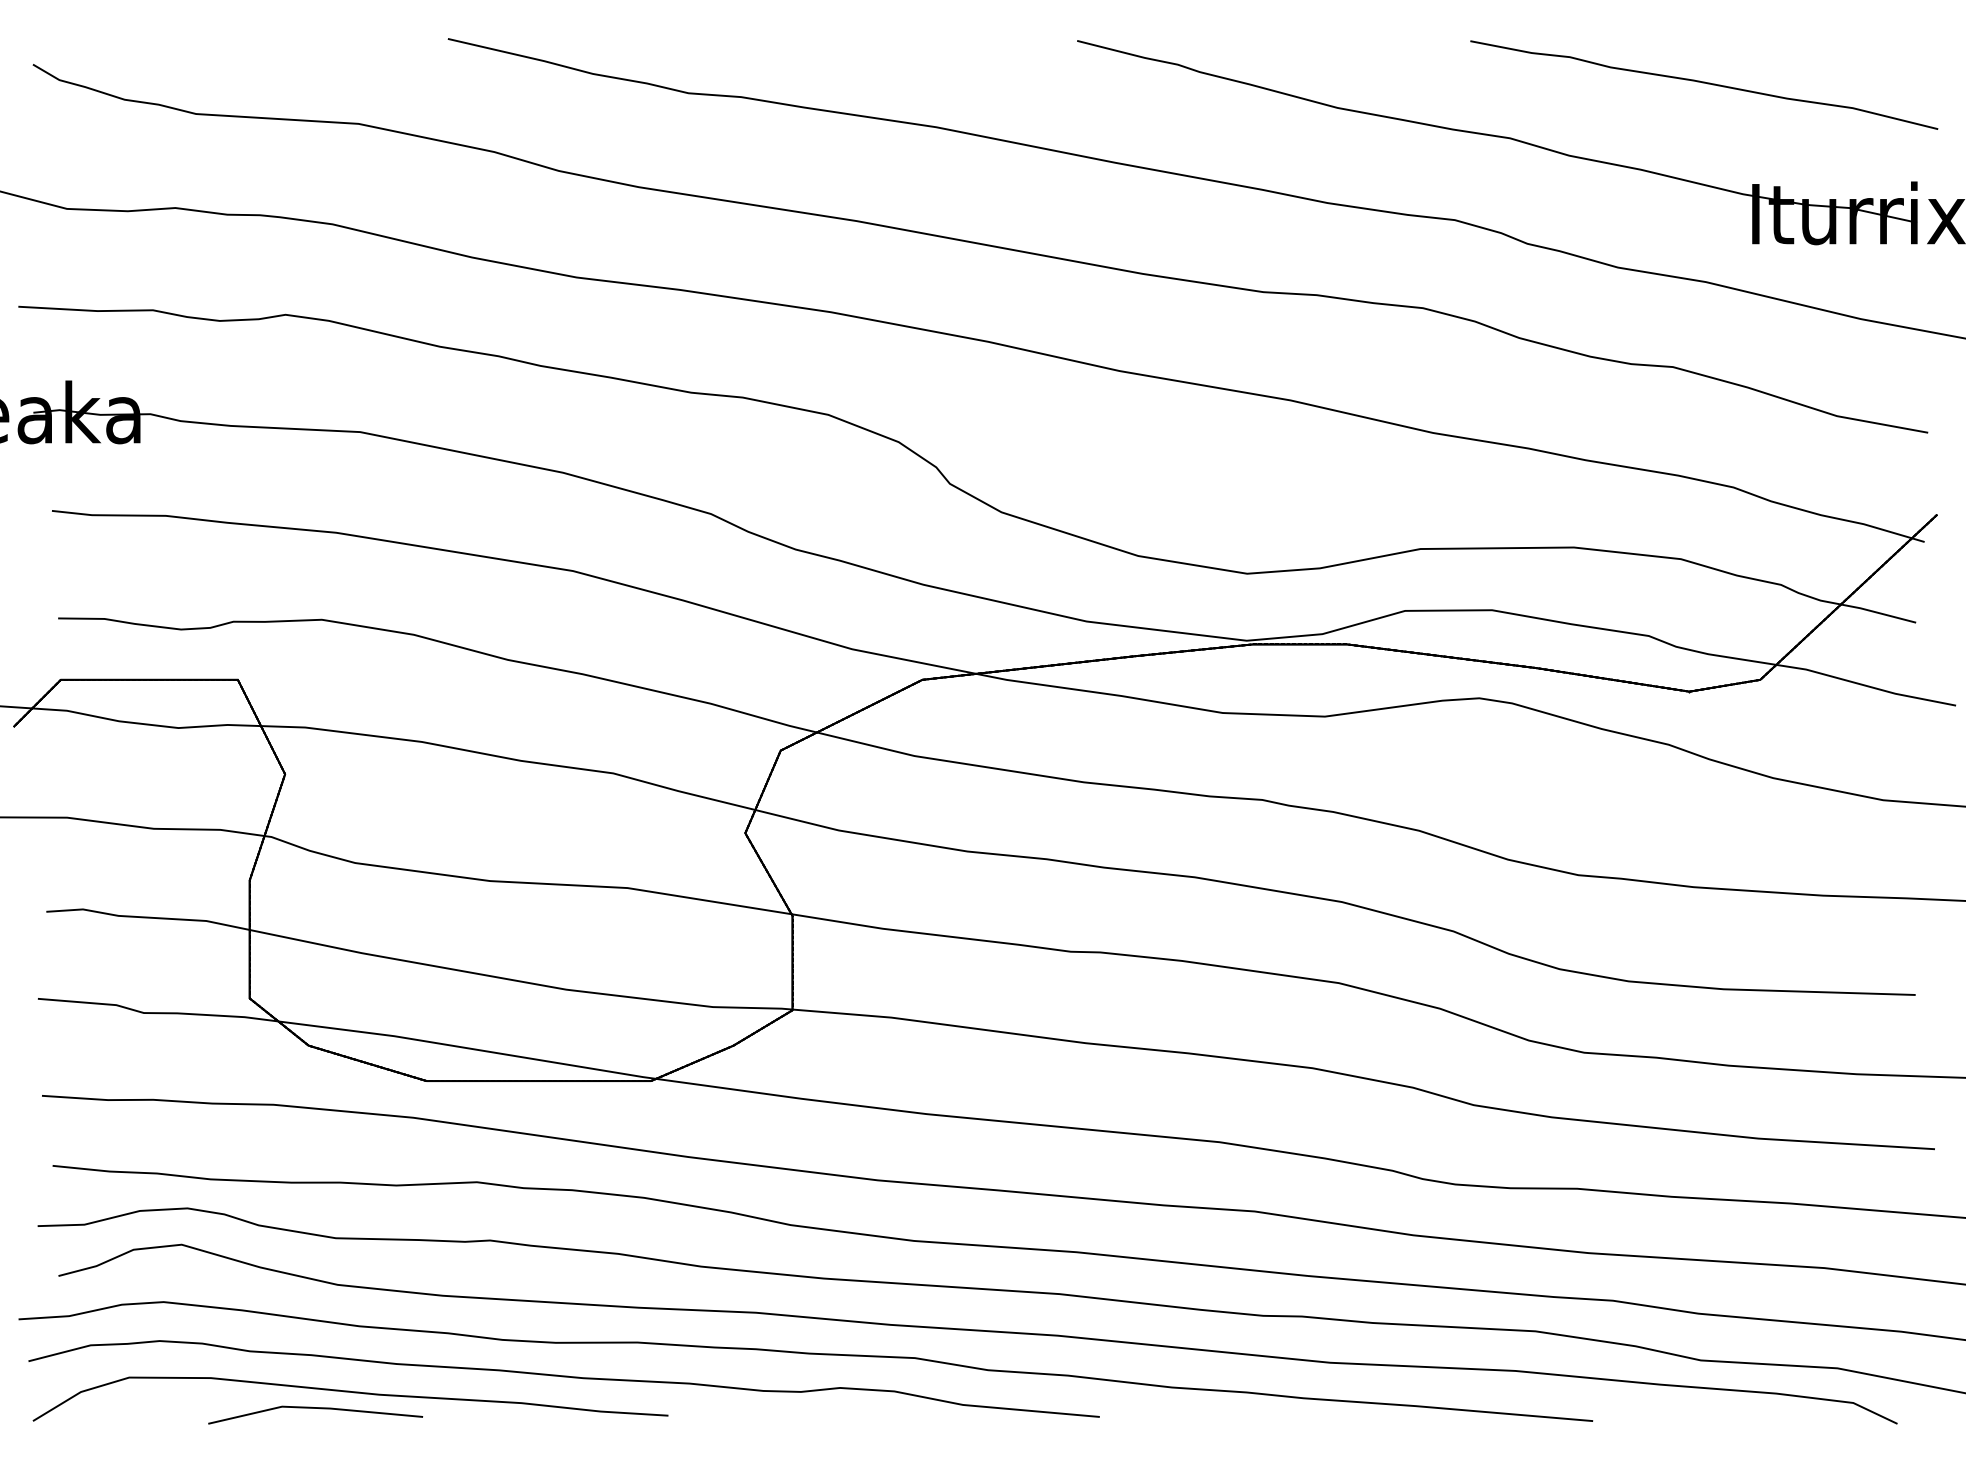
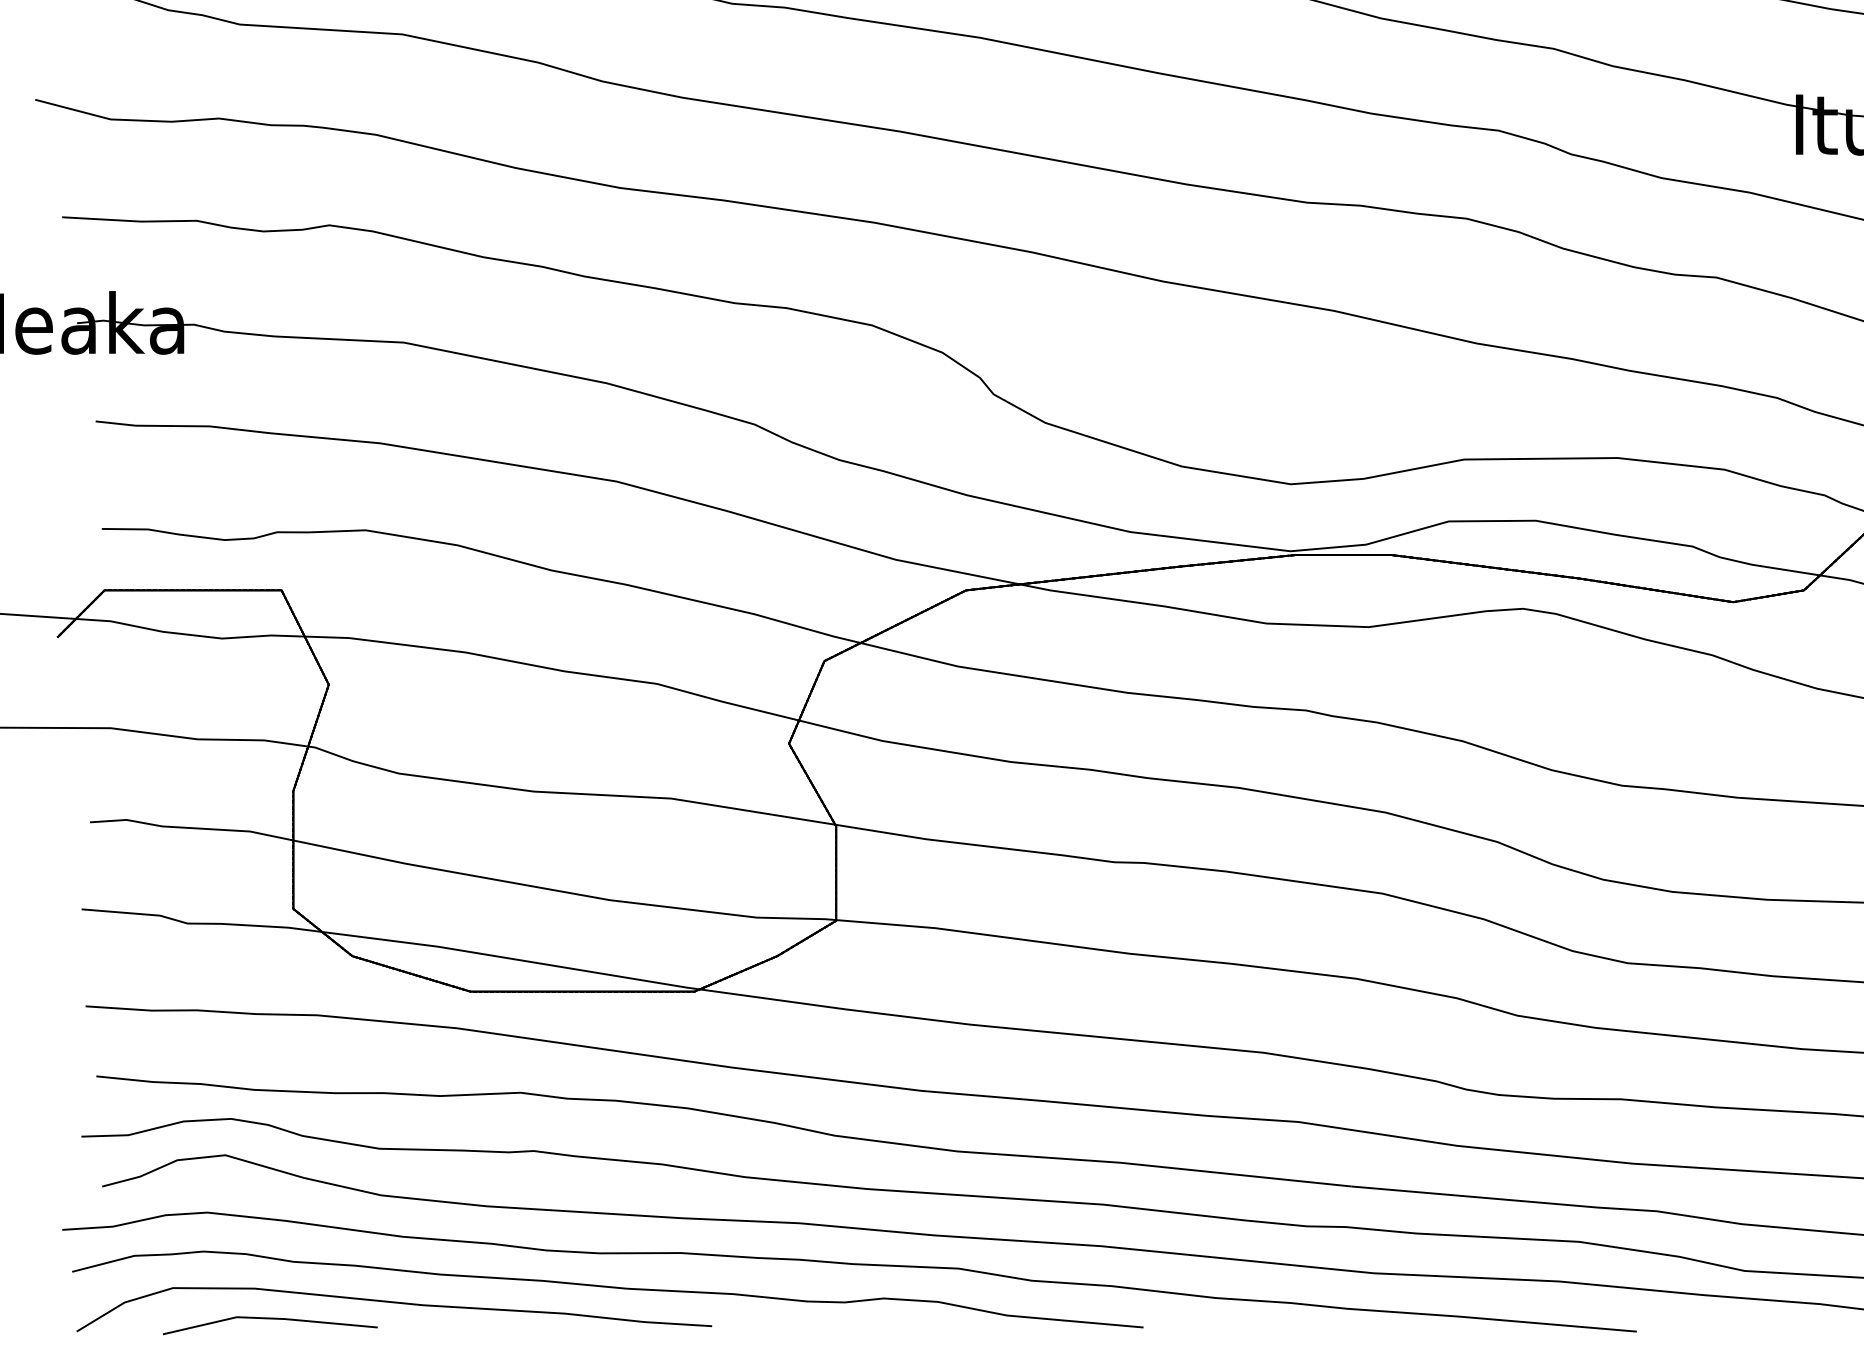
line: (315, 1408) -> (270, 1319), moved

